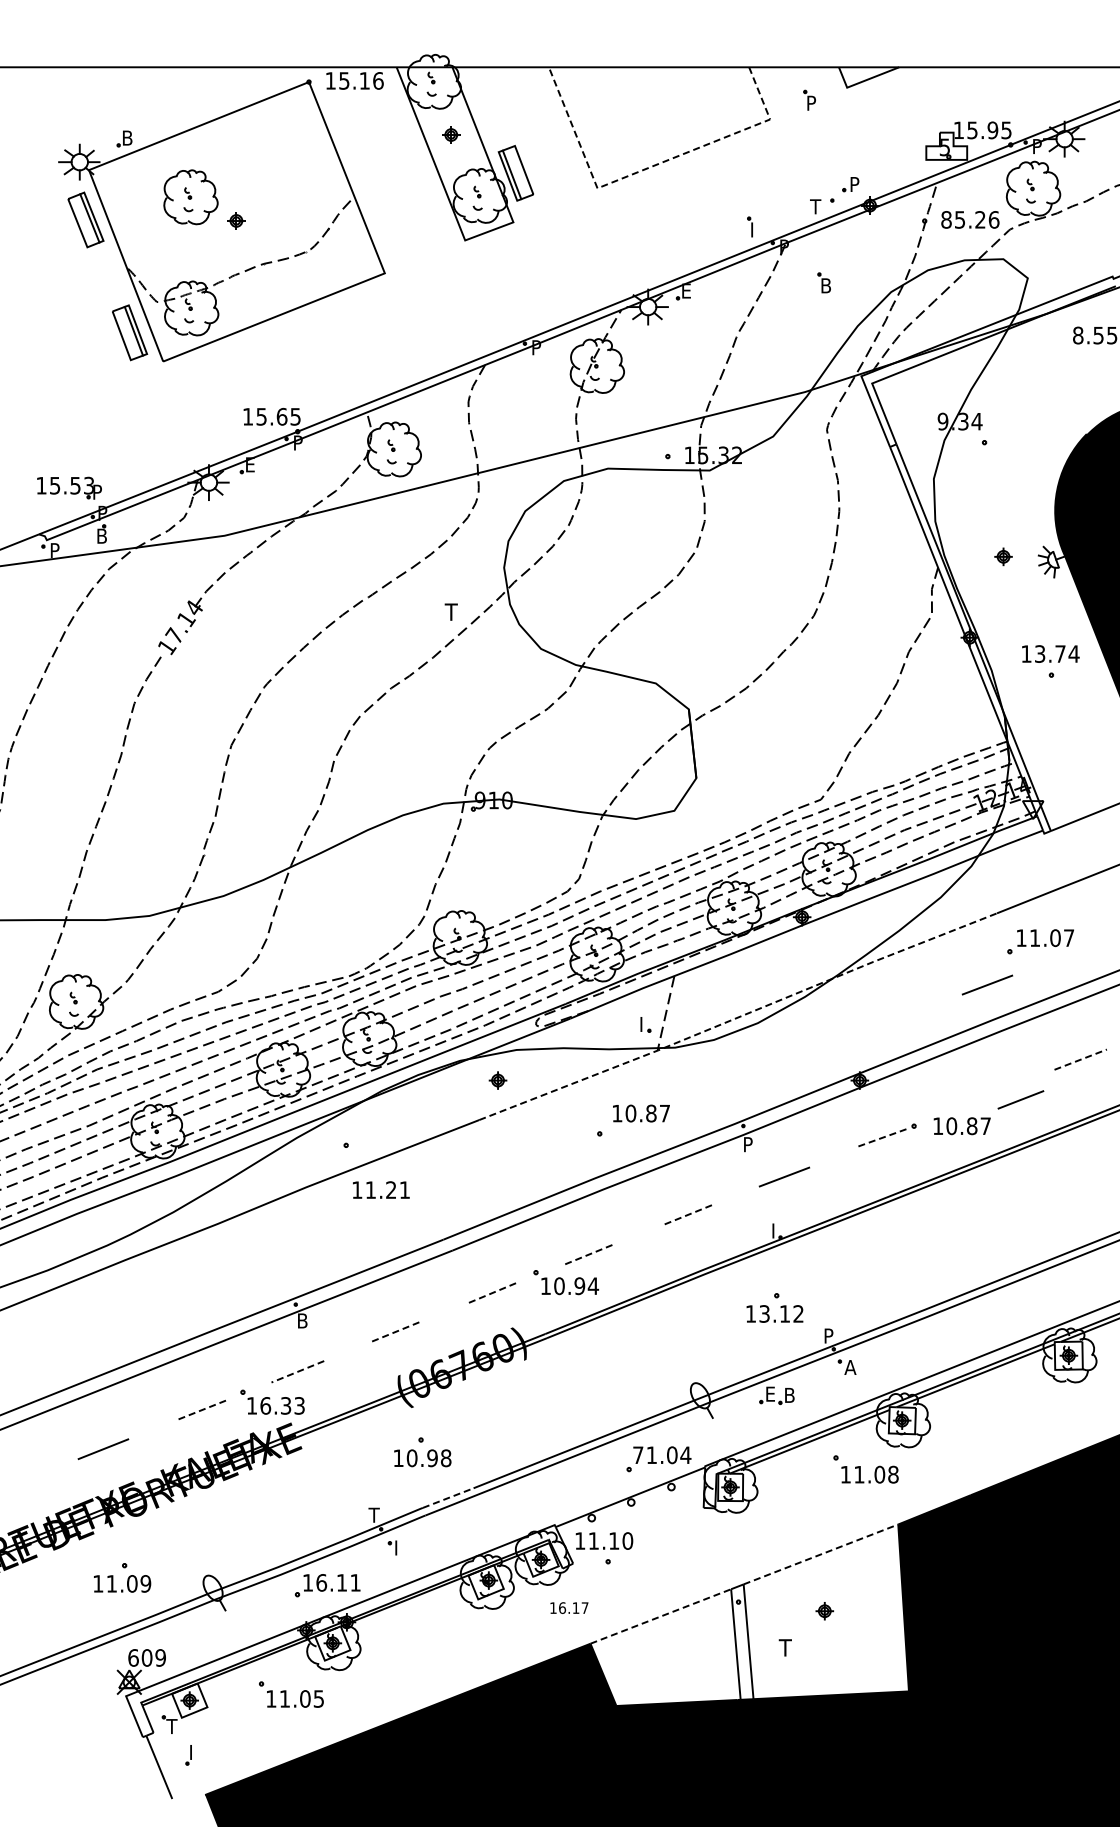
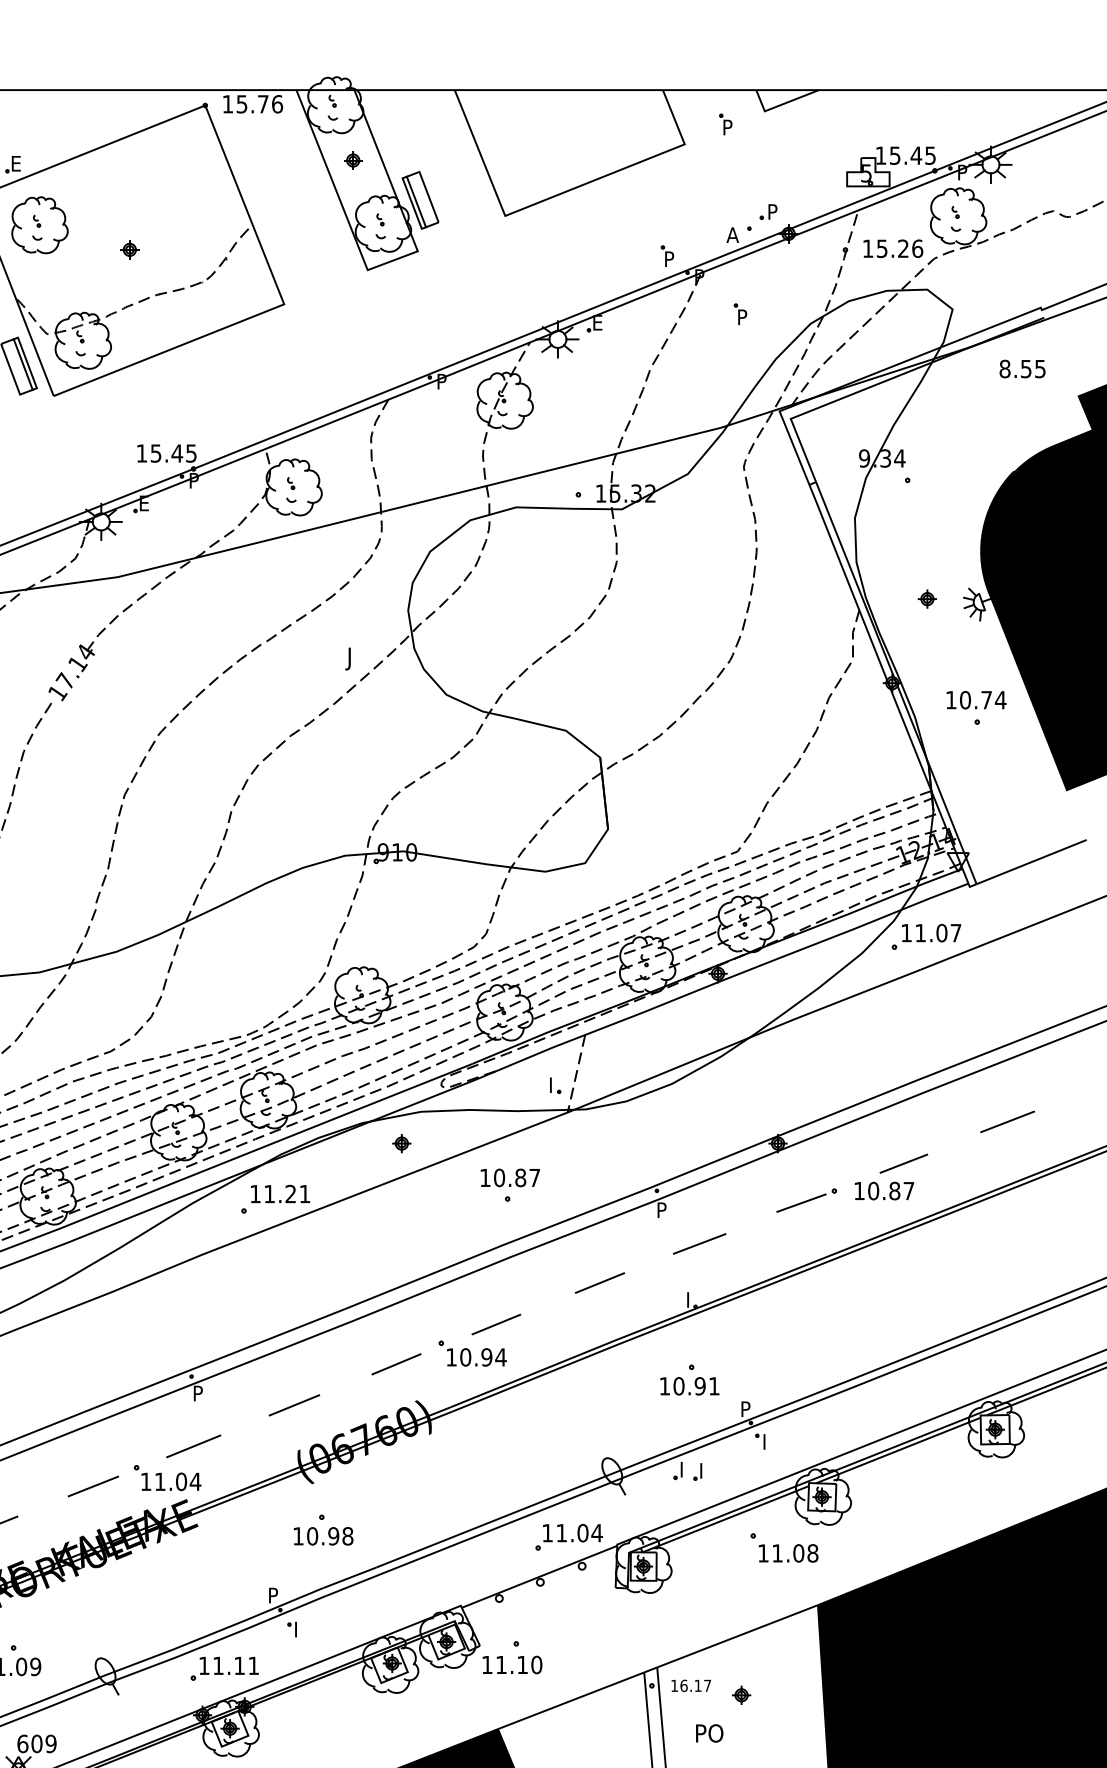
text: (364, 80) -> (263, 103), 15.16 -> 15.76
text: (992, 130) -> (915, 155), 15.95 -> 15.45
text: (130, 137) -> (19, 163), B -> E
line: (649, 167) -> (559, 194), dashed -> solid
part: (190, 197) -> (39, 225), moved
text: (816, 206) -> (732, 234), T -> A
text: (946, 219) -> (868, 248), 85.26 -> 15.26
text: (756, 226) -> (670, 255), I -> P
text: (826, 285) -> (743, 316), B -> P
text: (281, 416) -> (176, 453), 15.65 -> 15.45
text: (450, 614) -> (352, 659), T -> J
text: (1039, 653) -> (964, 699), 13.74 -> 10.74
part: (1040, 941) -> (926, 936), moved
line: (987, 984) -> (910, 1043), removed
line: (738, 1017) -> (651, 1078), dashed -> solid
line: (1081, 1059) -> (1008, 1121), dashed -> solid
line: (1020, 1099) -> (903, 1163), moved
text: (641, 1113) -> (510, 1177), moved
line: (882, 1137) -> (801, 1202), dashed -> solid
text: (381, 1189) -> (280, 1193), moved
line: (688, 1214) -> (599, 1282), dashed -> solid
line: (588, 1254) -> (495, 1324), dashed -> solid
line: (492, 1292) -> (396, 1363), dashed -> solid
text: (781, 1313) -> (696, 1385), 13.12 -> 10.91
text: (303, 1320) -> (199, 1393), B -> P
line: (394, 1332) -> (294, 1405), dashed -> solid
text: (850, 1367) -> (768, 1441), A -> I
line: (296, 1372) -> (192, 1447), dashed -> solid
text: (771, 1393) -> (686, 1468), E -> I
text: (790, 1394) -> (705, 1470), B -> I
text: (282, 1405) -> (177, 1481), 16.33 -> 11.04
line: (200, 1410) -> (92, 1486), dashed -> solid
text: (638, 1454) -> (547, 1532), 71.04 -> 11.04
line: (448, 1497) -> (350, 1577), dashed -> solid
text: (373, 1514) -> (272, 1594), T -> P
text: (604, 1540) -> (512, 1664), moved
line: (820, 1554) -> (737, 1636), dashed -> solid
text: (321, 1582) -> (218, 1665), 16.11 -> 11.11
text: (569, 1607) -> (691, 1685), moved
line: (661, 1616) -> (571, 1700), dashed -> solid
text: (792, 1647) -> (707, 1733), T -> PO

